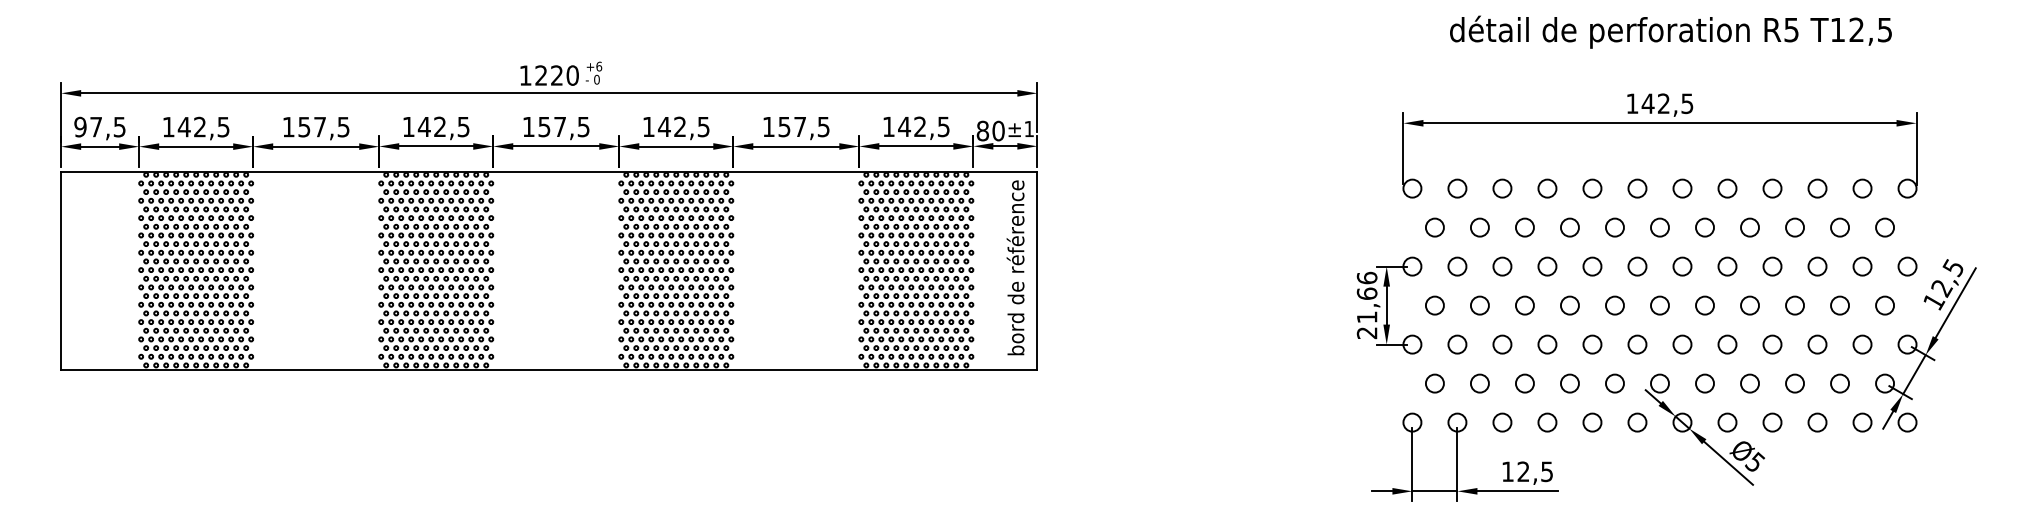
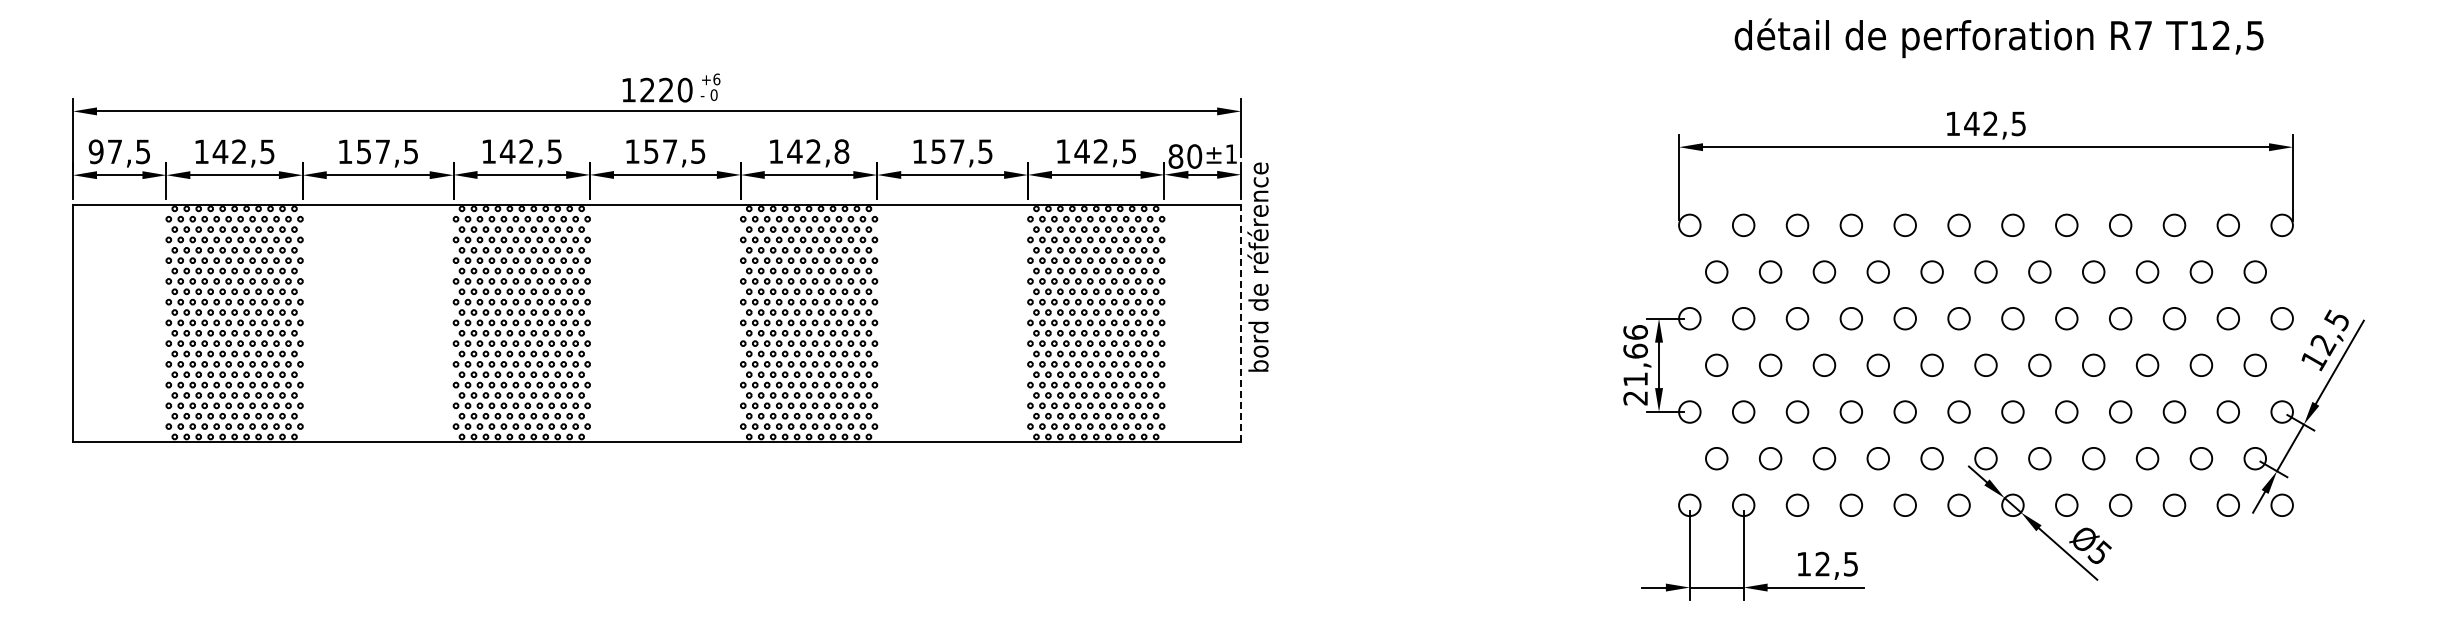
text: (1791, 29) -> (2143, 35), R5 -> R7
text: (703, 126) -> (841, 151), 142,5 -> 142,8
text: (1015, 267) -> (1257, 266), moved
line: (1037, 270) -> (1241, 323), solid -> dashed

